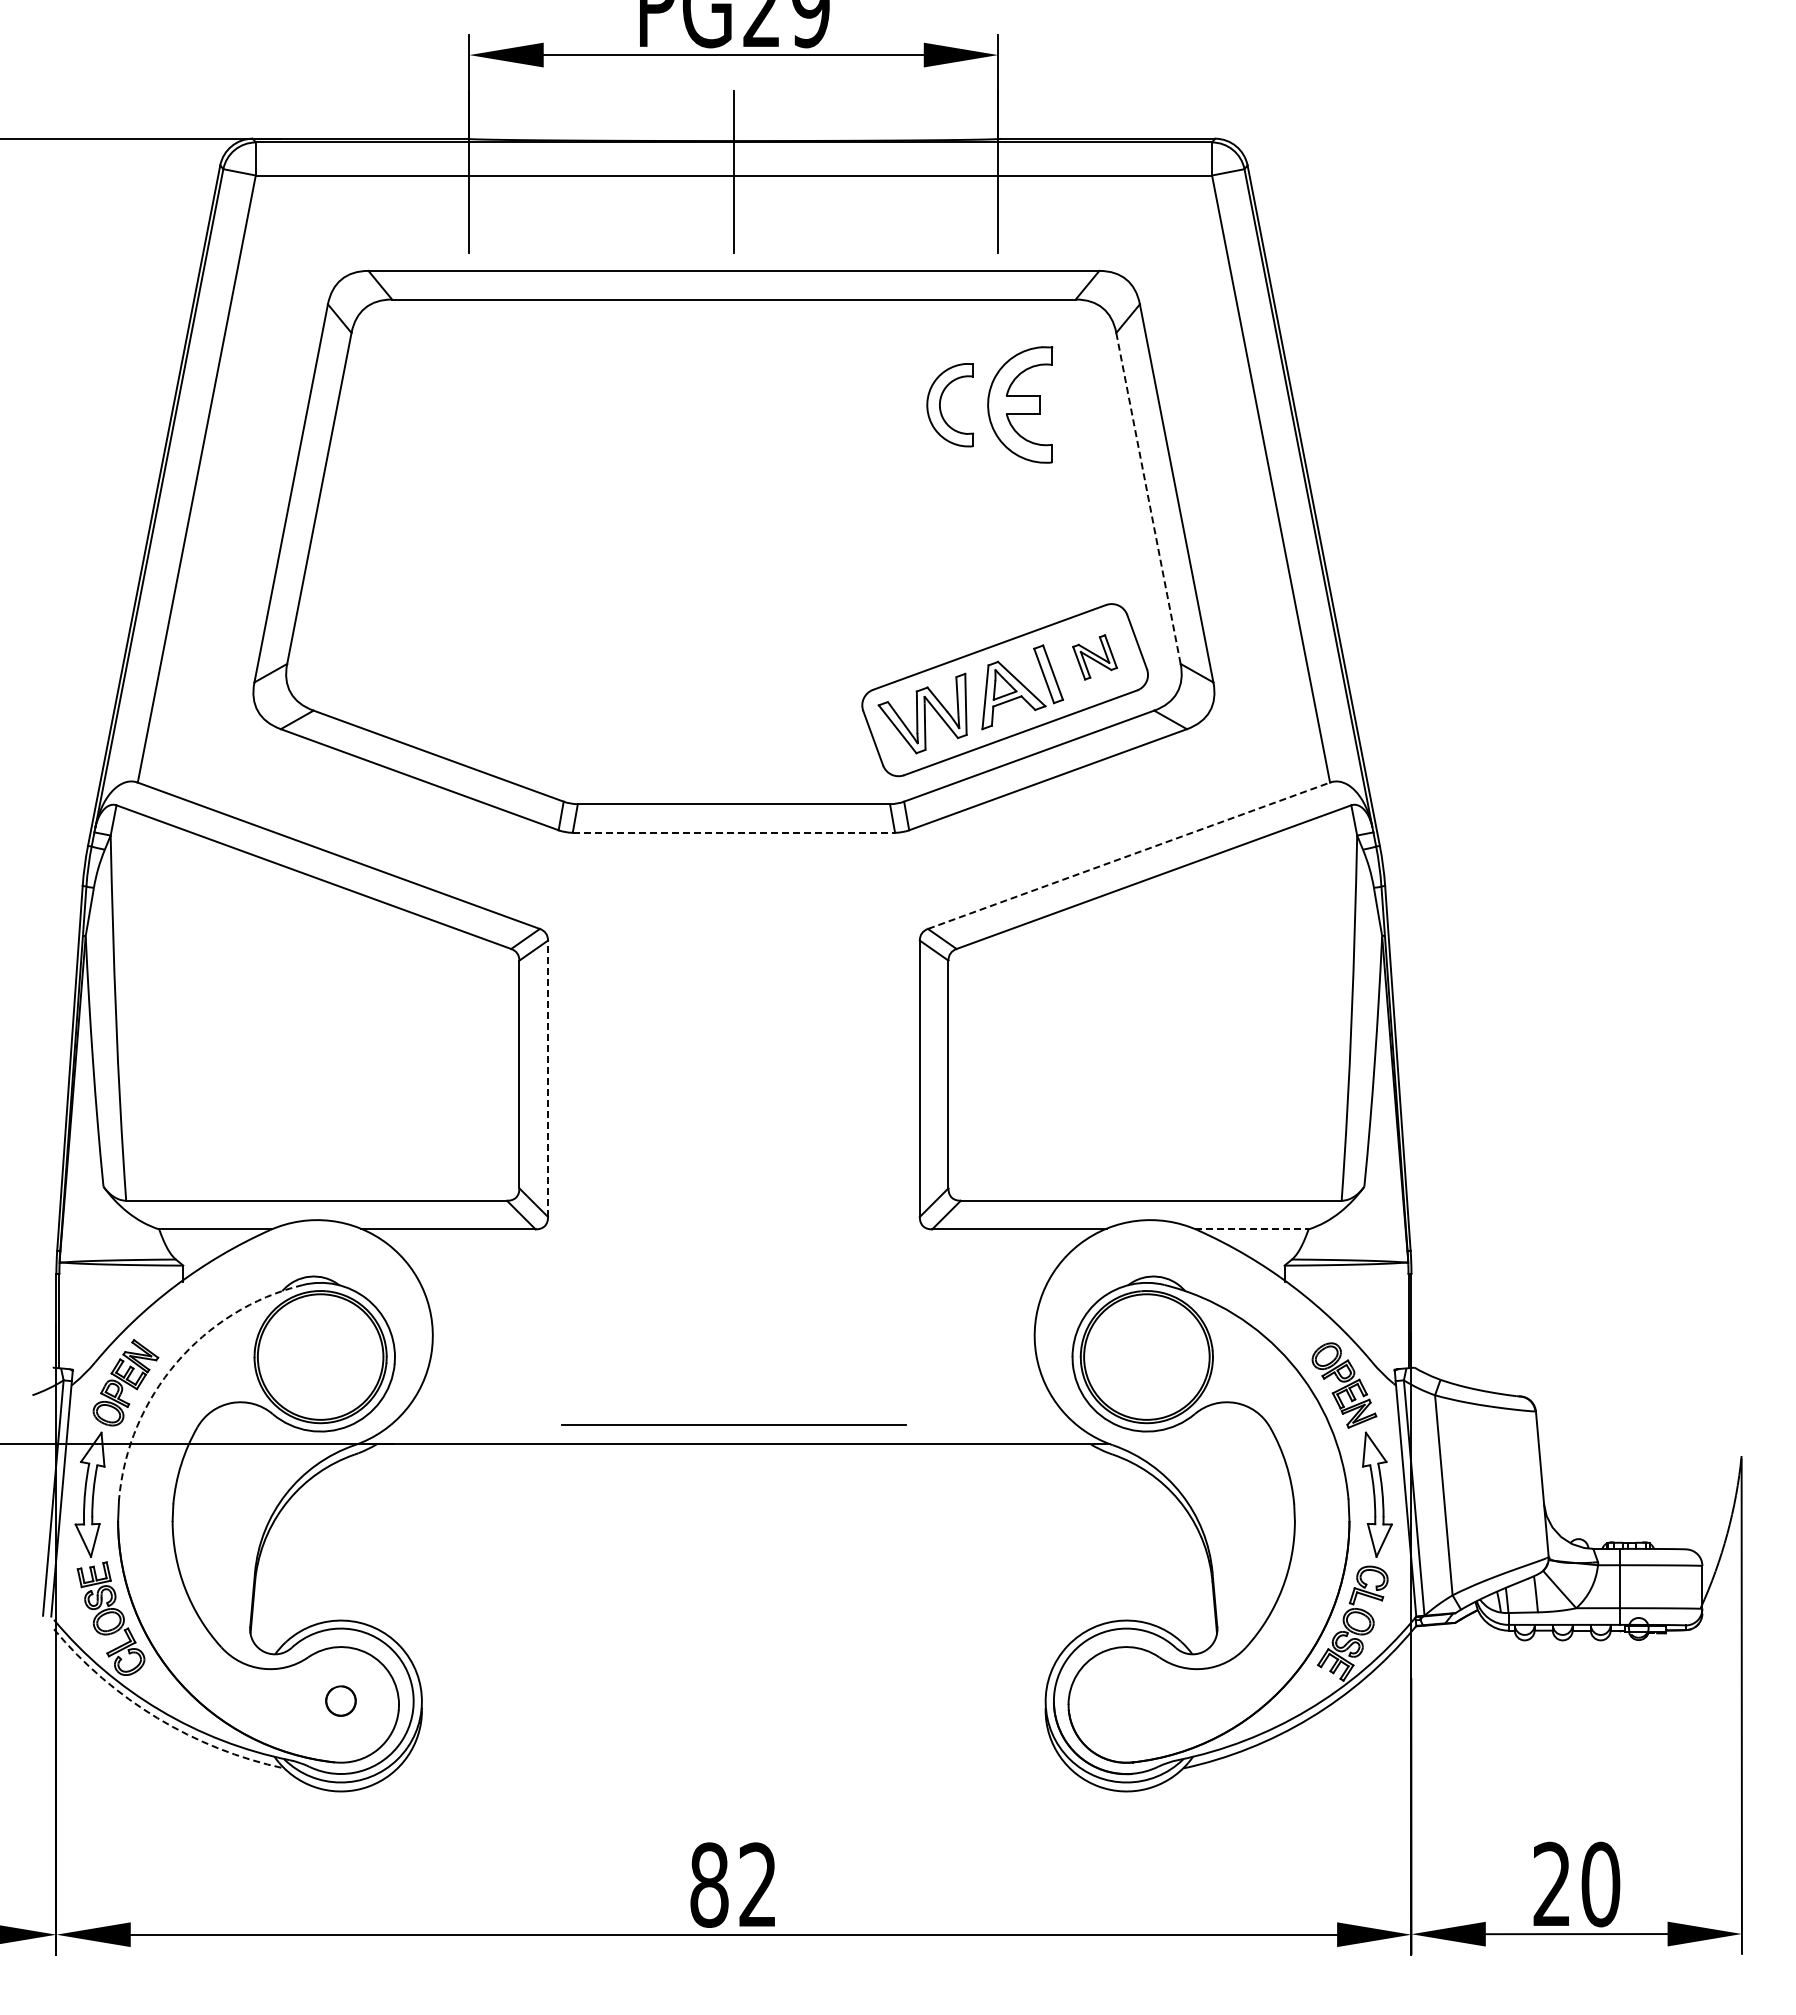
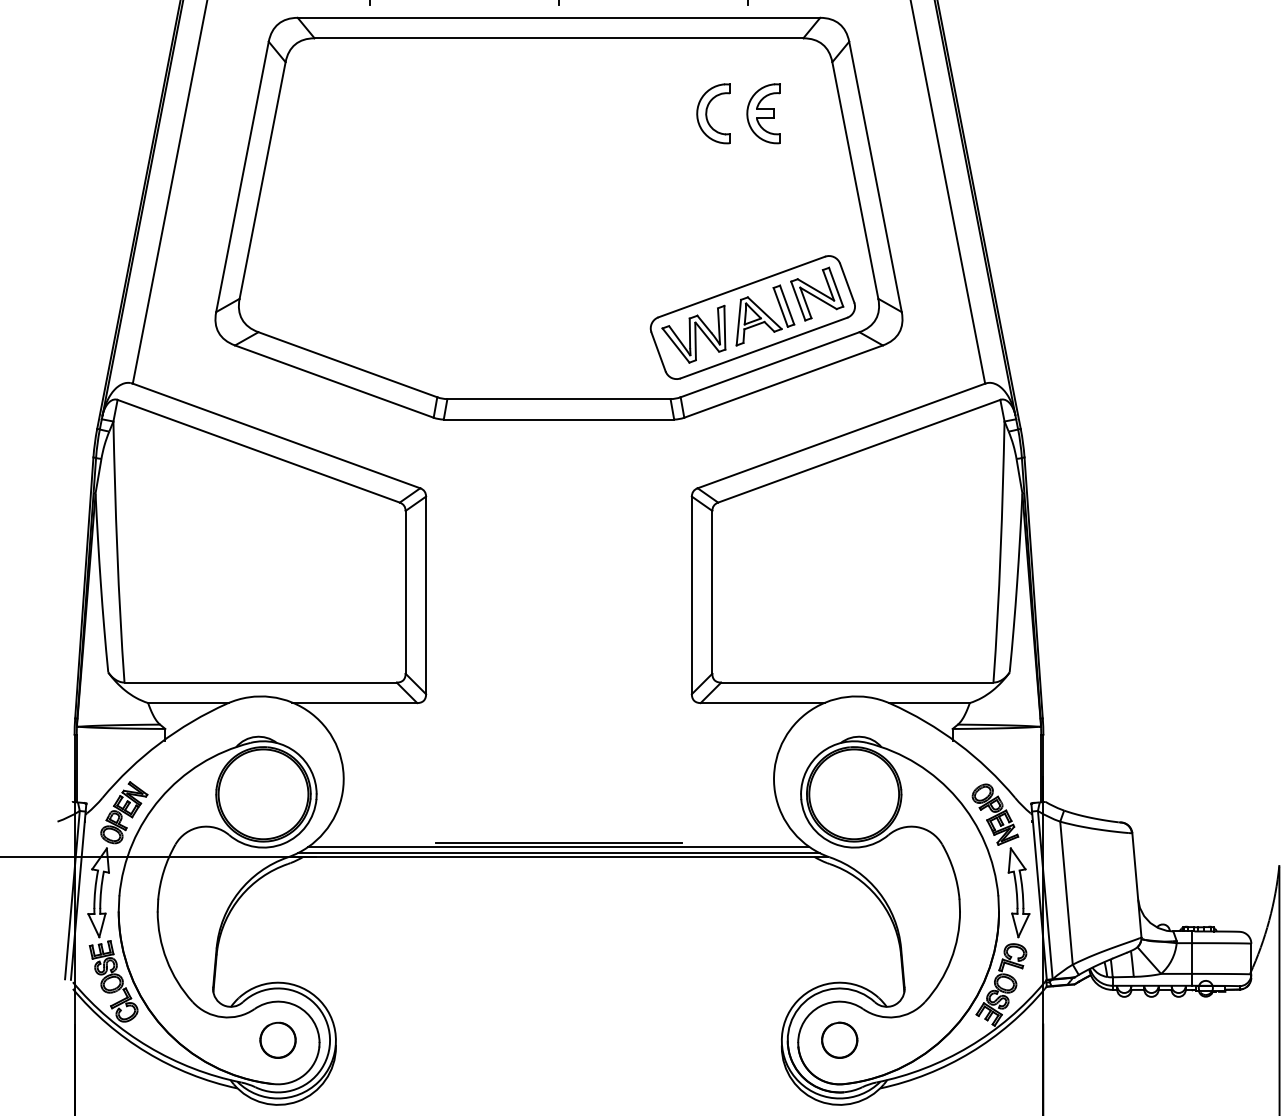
part: (1020, 405) -> (763, 114), size x0.71
line: (1148, 498) -> (855, 180), dashed -> solid
part: (1094, 657) -> (816, 294), size x1.67
line: (734, 832) -> (559, 419), dashed -> solid
line: (1129, 855) -> (841, 435), dashed -> solid
line: (548, 1078) -> (426, 595), dashed -> solid
line: (1251, 1229) -> (928, 703), dashed -> solid
arc: (176, 1362) -> (160, 798), dashed -> solid
line: (733, 1430) -> (558, 846), added
line: (733, 1438) -> (558, 852), added
part: (340, 1700) -> (277, 1039), size x1.67
part: (1126, 1700) -> (839, 1039), added
arc: (157, 1718) -> (146, 1052), dashed -> solid

